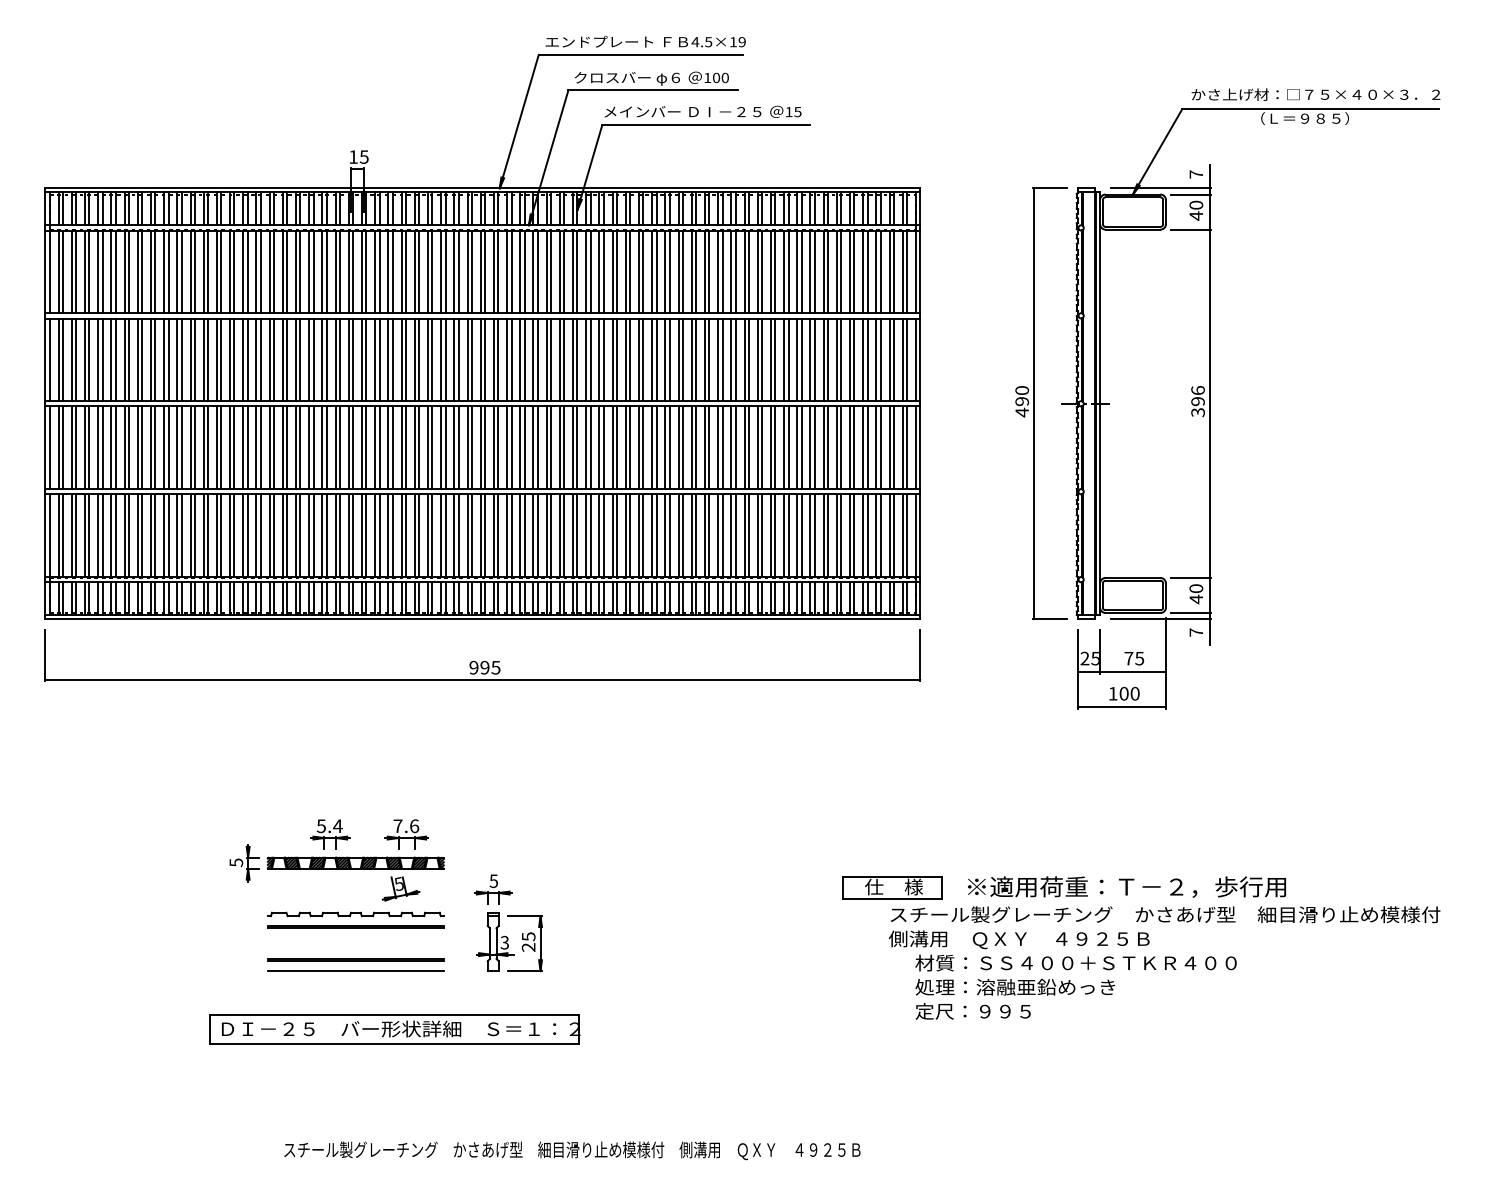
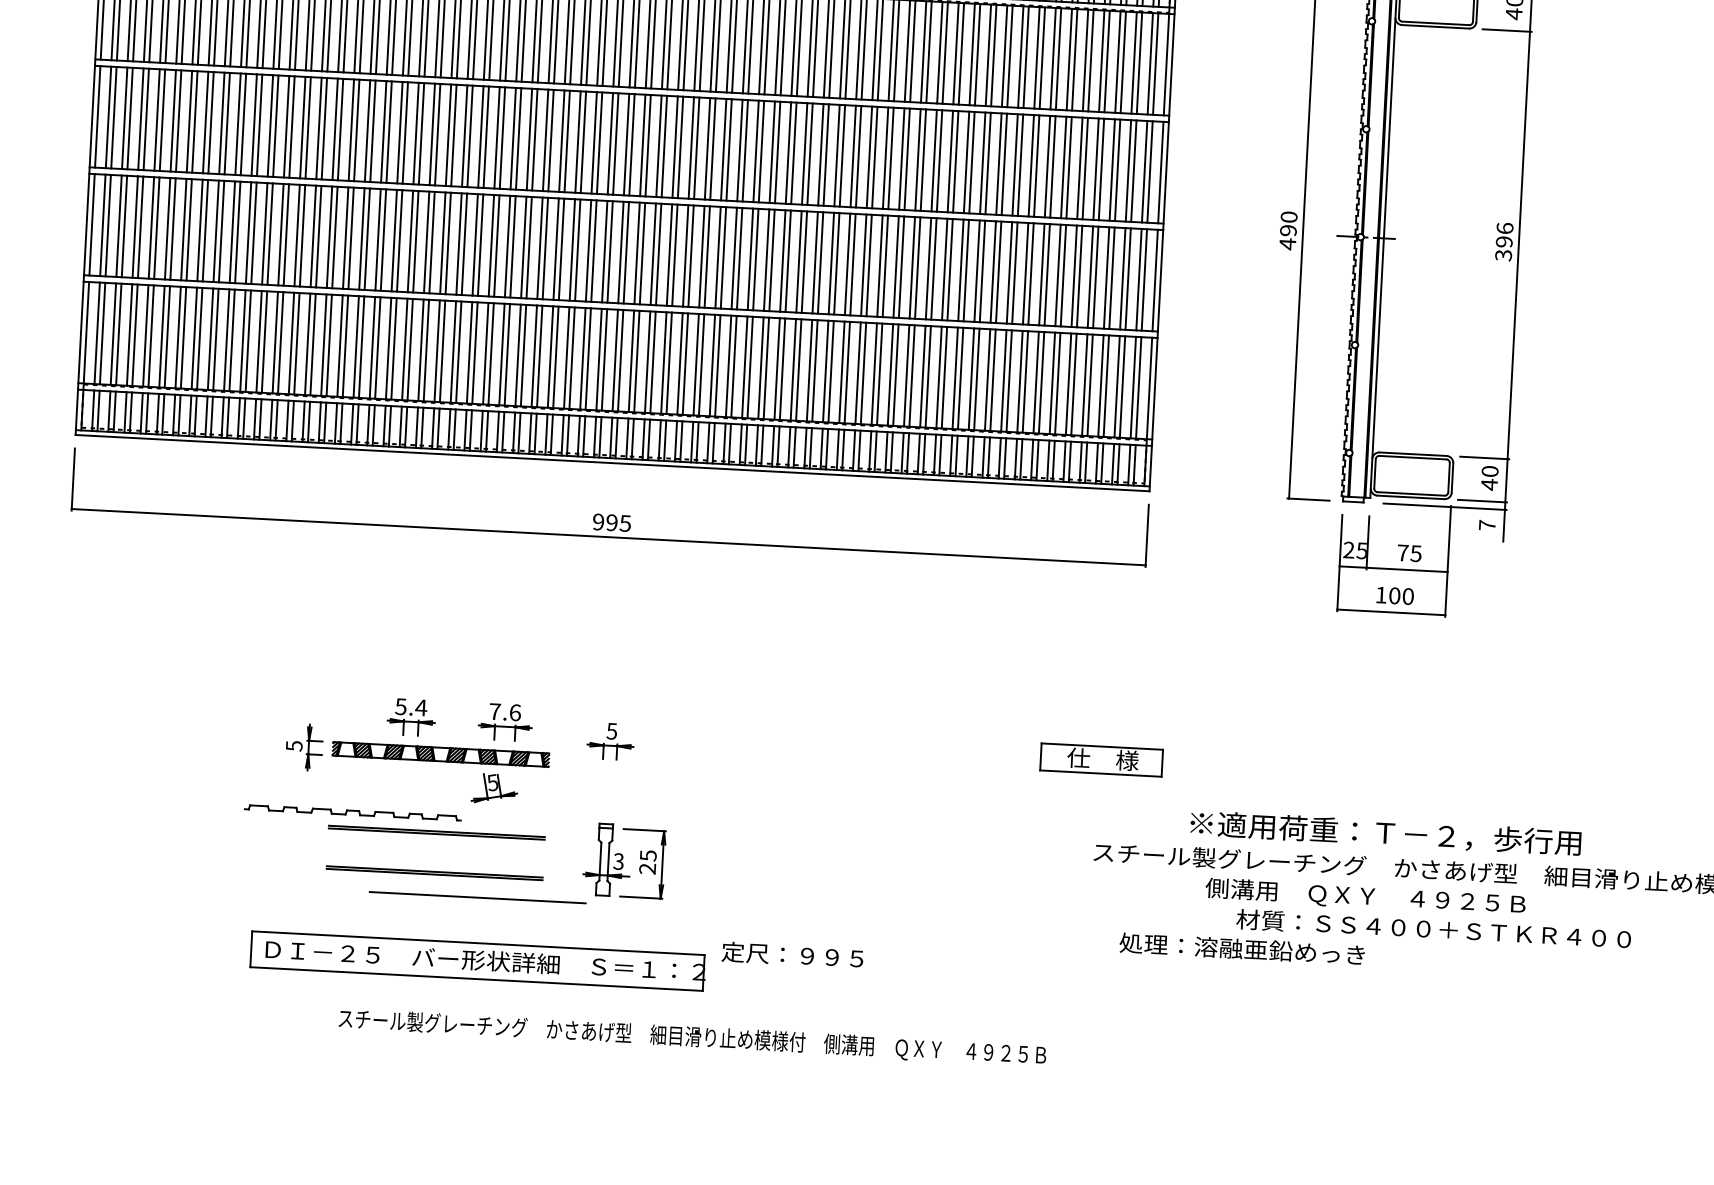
part: (892, 887) -> (1101, 759), moved
part: (493, 889) -> (611, 741), moved
part: (355, 914) -> (352, 812), moved
text: (1062, 950) -> (1417, 913), moved
line: (355, 970) -> (477, 896), moved
text: (972, 1011) -> (791, 955), moved
text: (572, 1150) -> (692, 1037), moved

